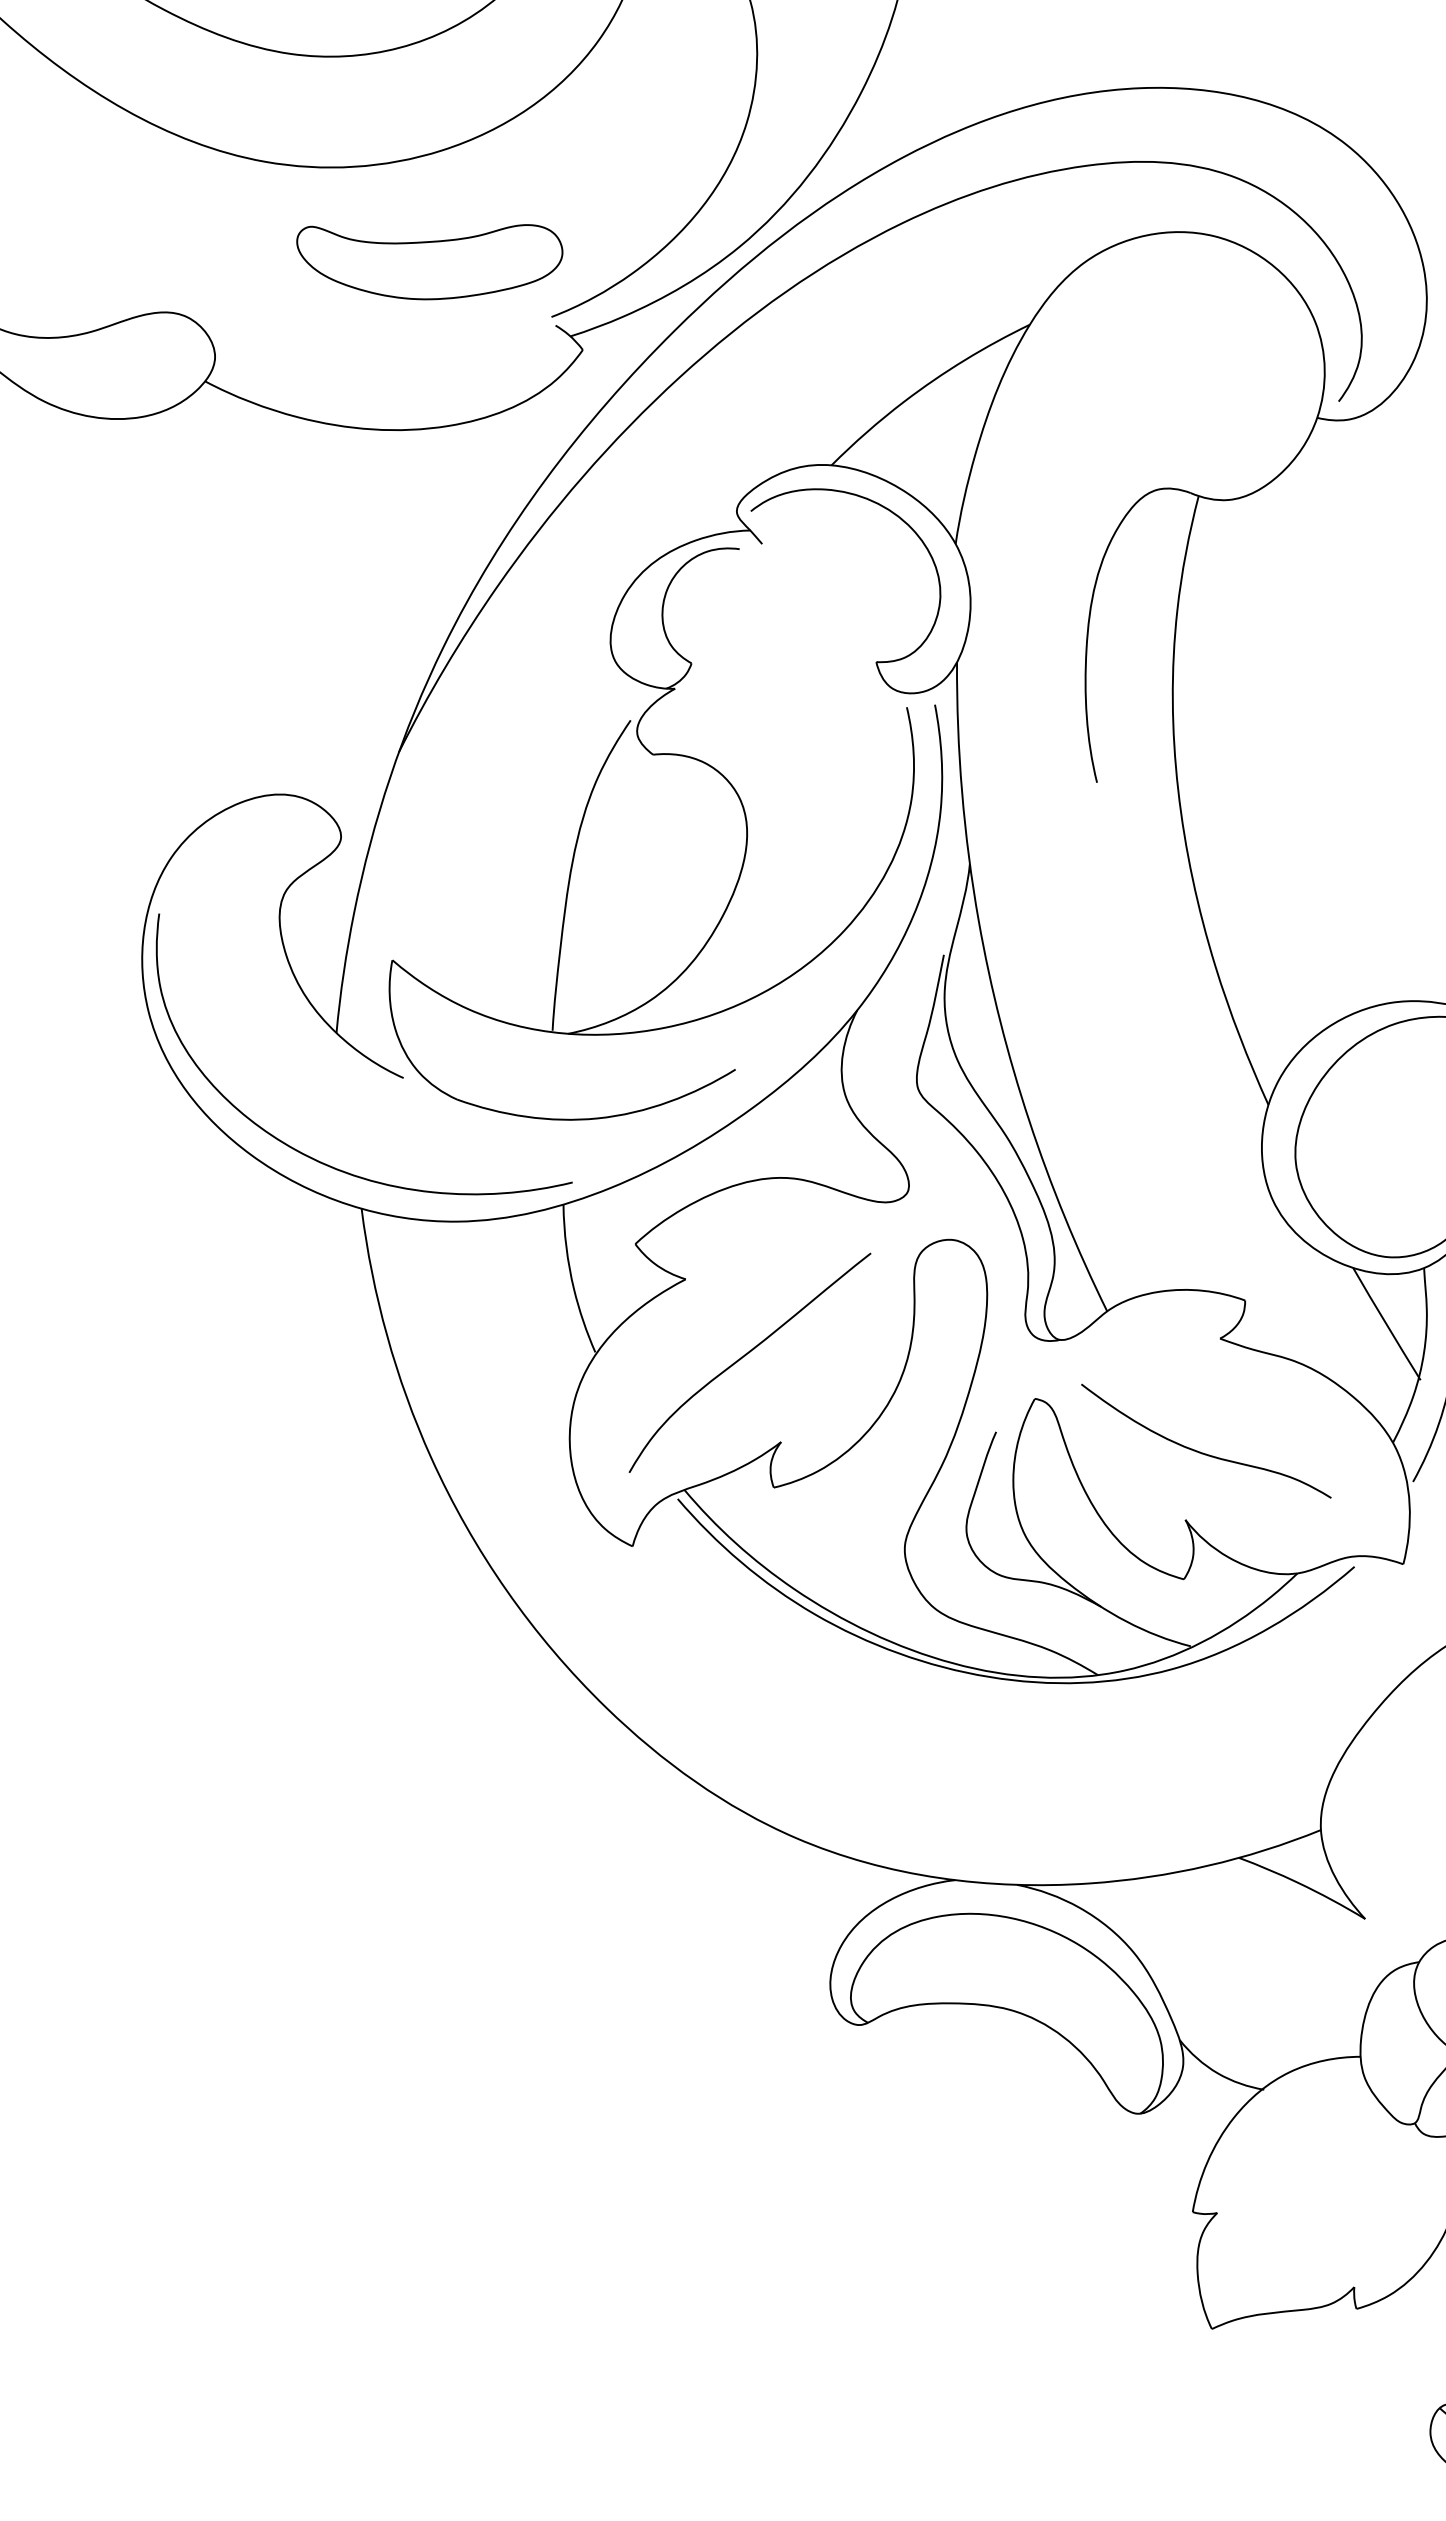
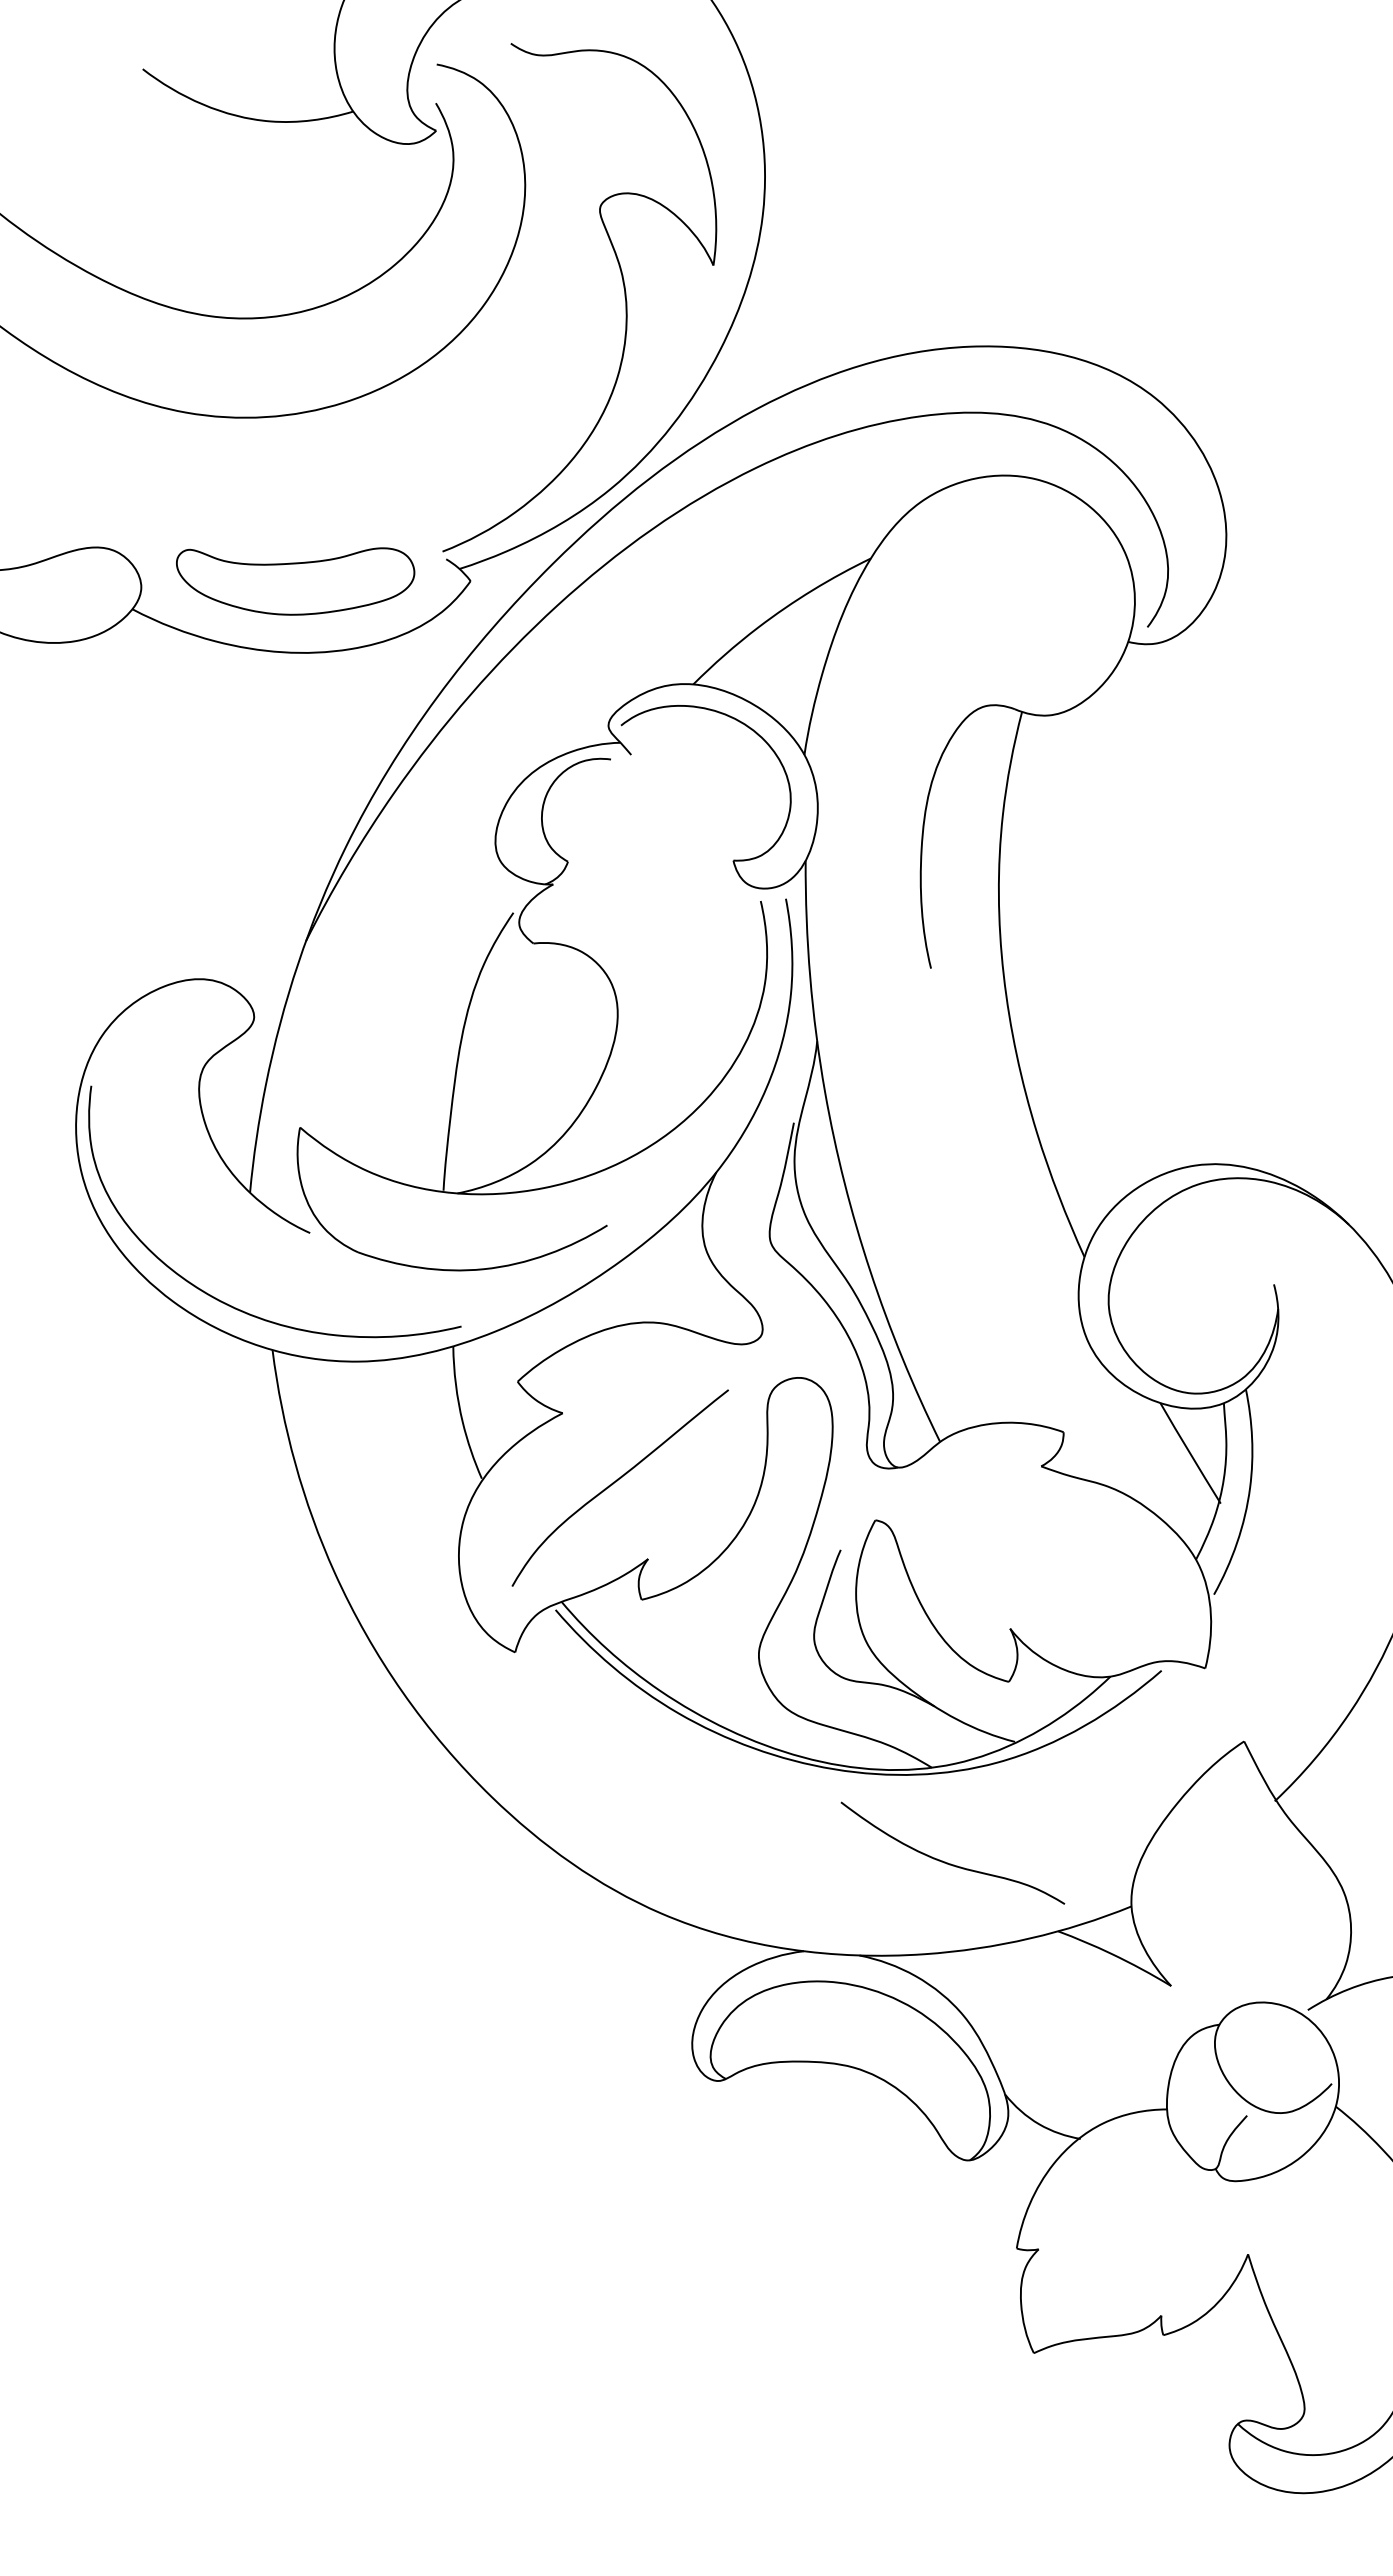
part: (429, 262) -> (295, 581), moved
curve: (1201, 1451) -> (948, 1862), moved

